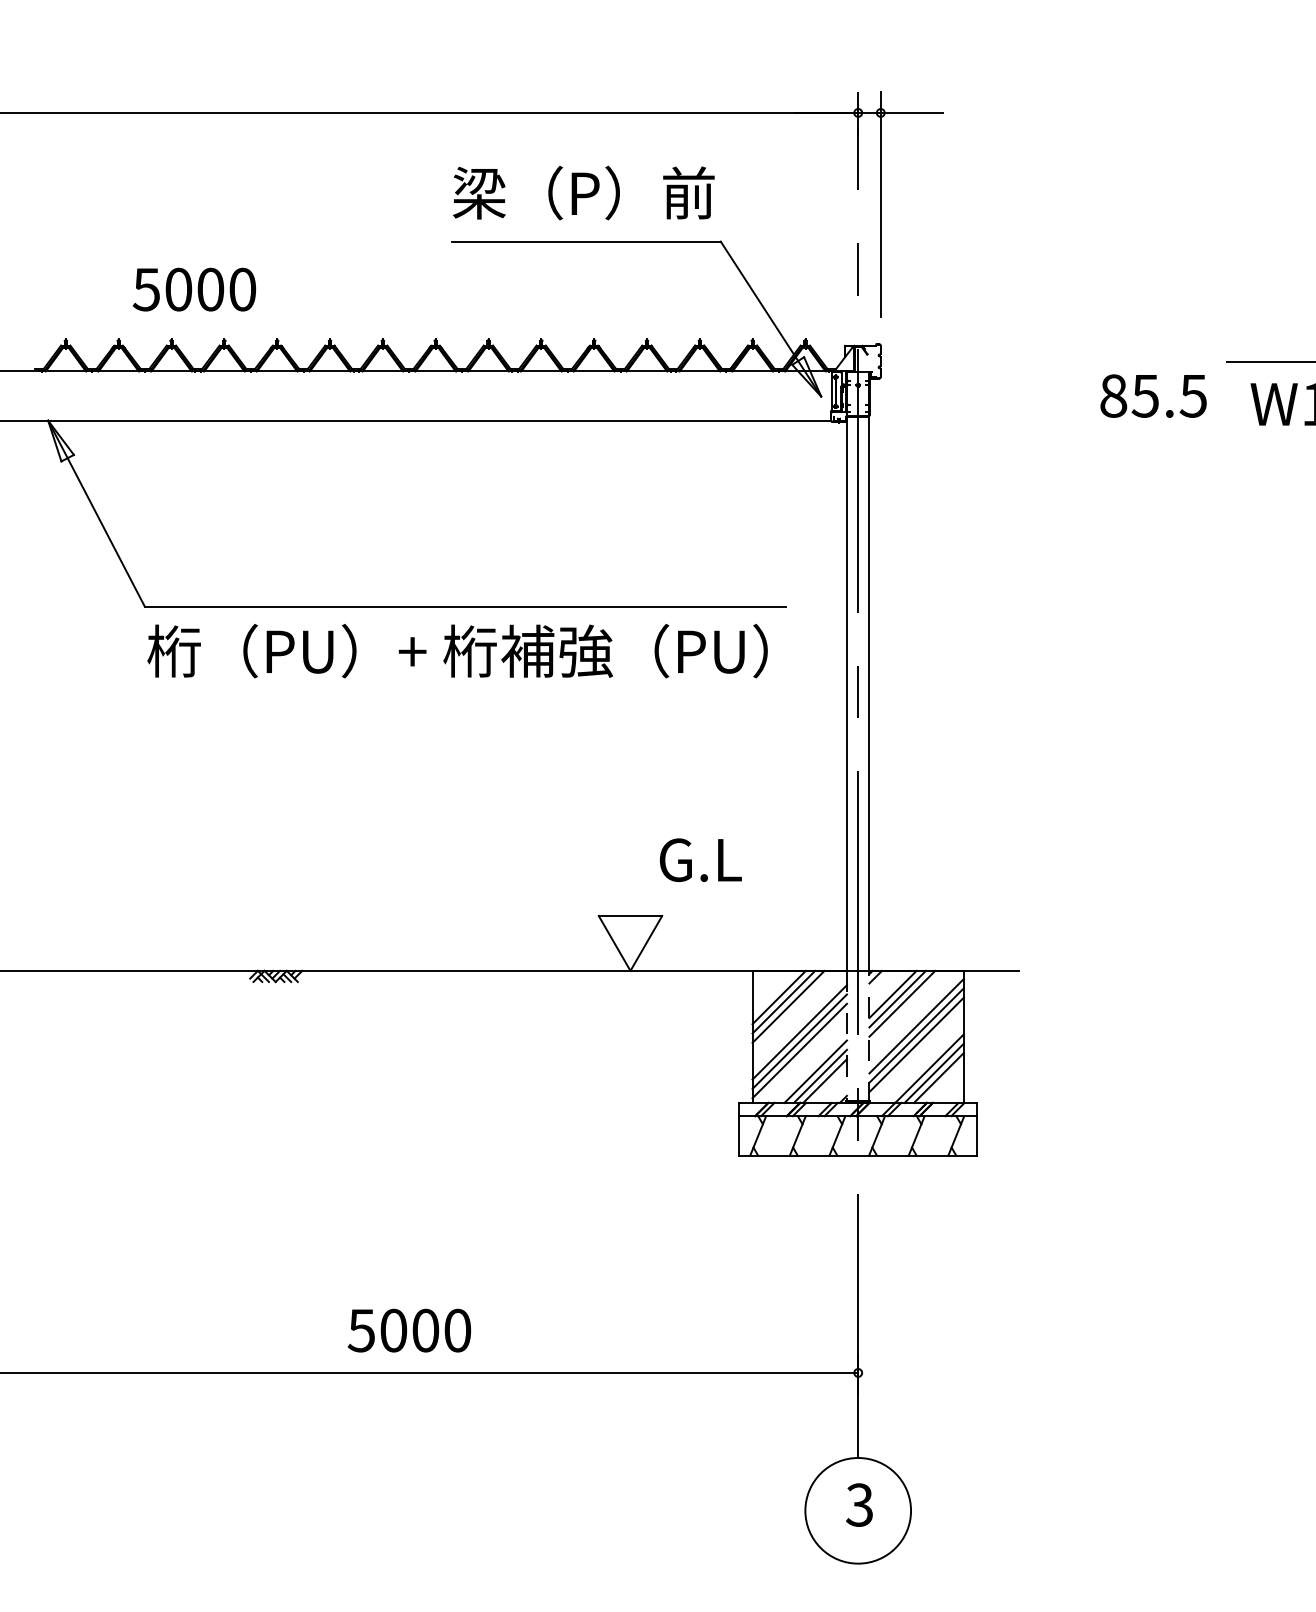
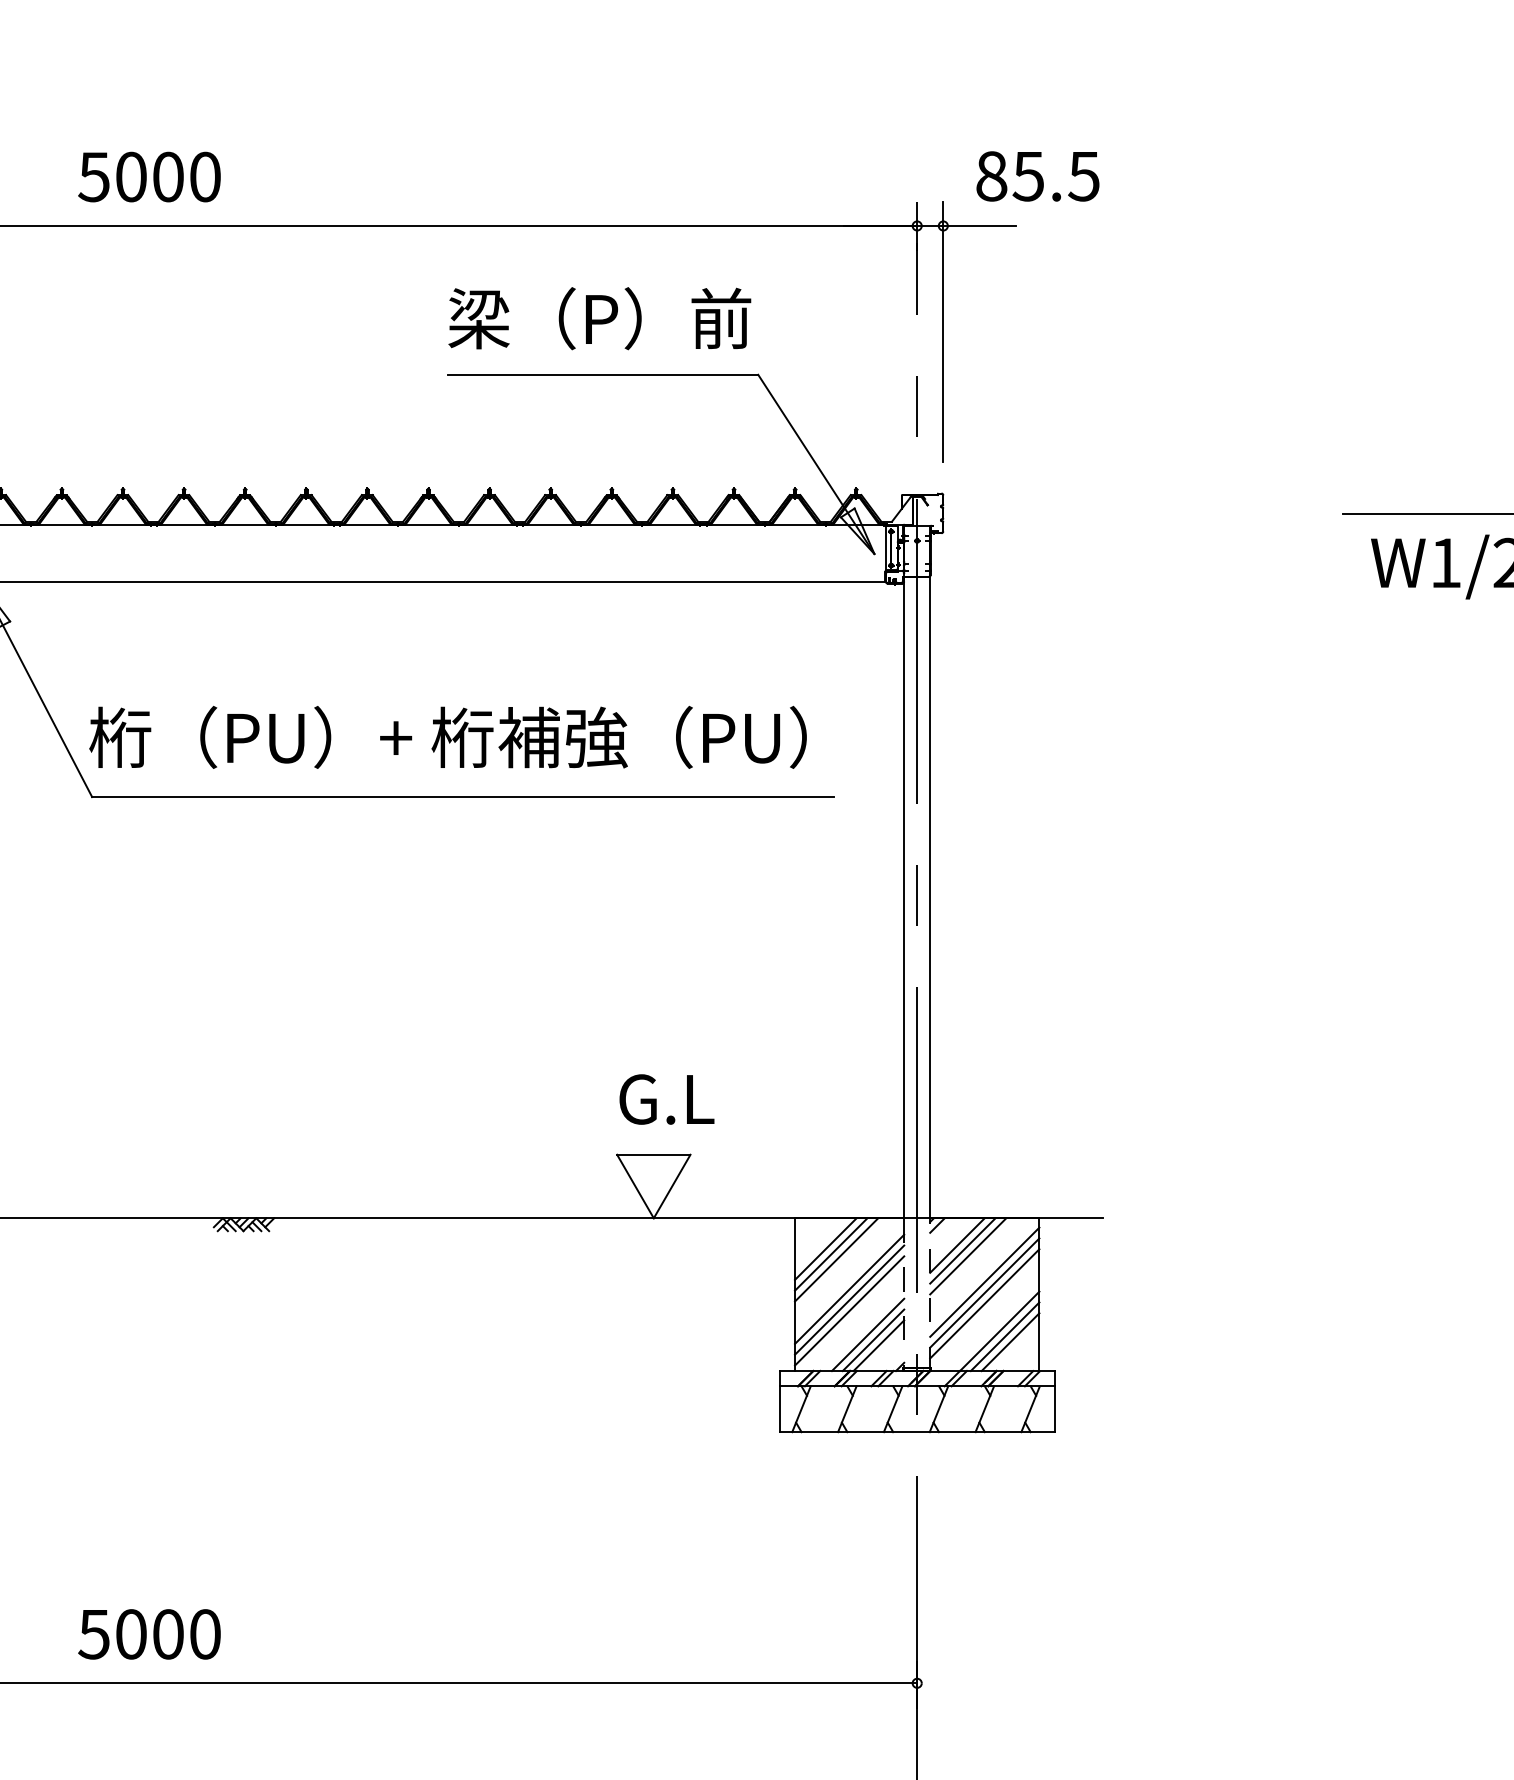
text: (193, 289) -> (148, 176), moved
text: (1153, 395) -> (1037, 175), moved
text: (457, 651) -> (447, 737), moved
text: (700, 859) -> (666, 1098), moved
text: (408, 1330) -> (148, 1634), moved

